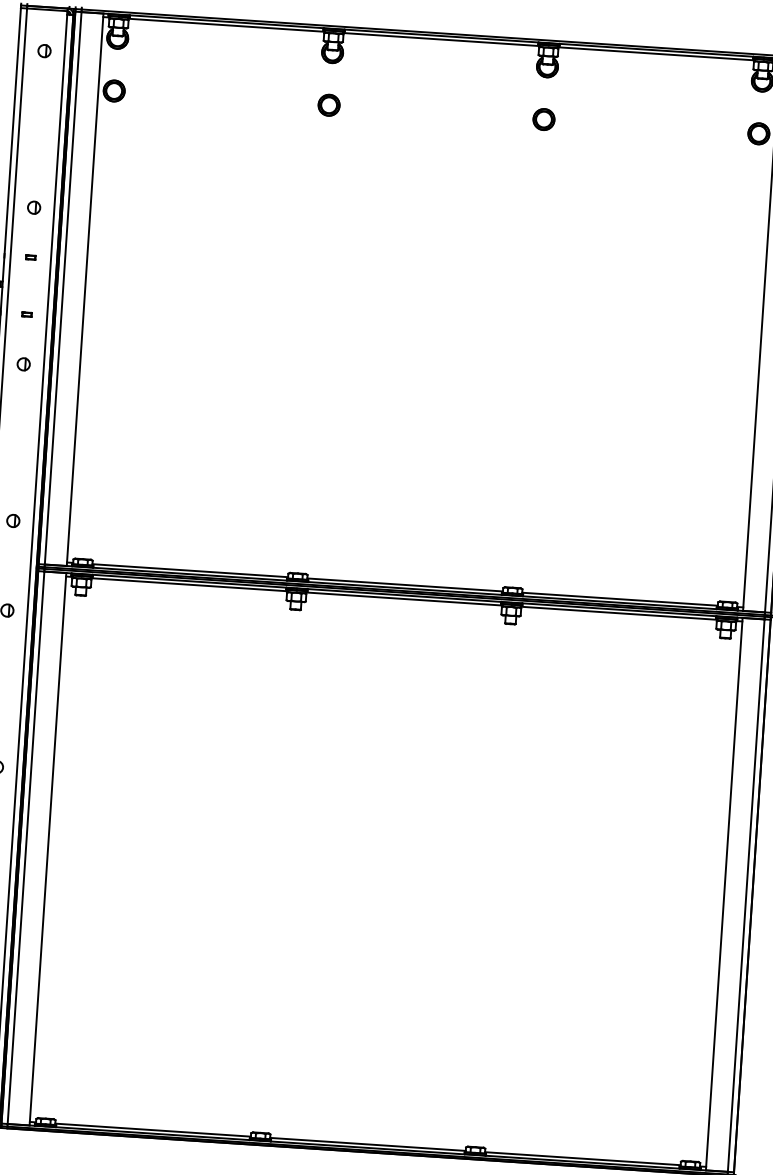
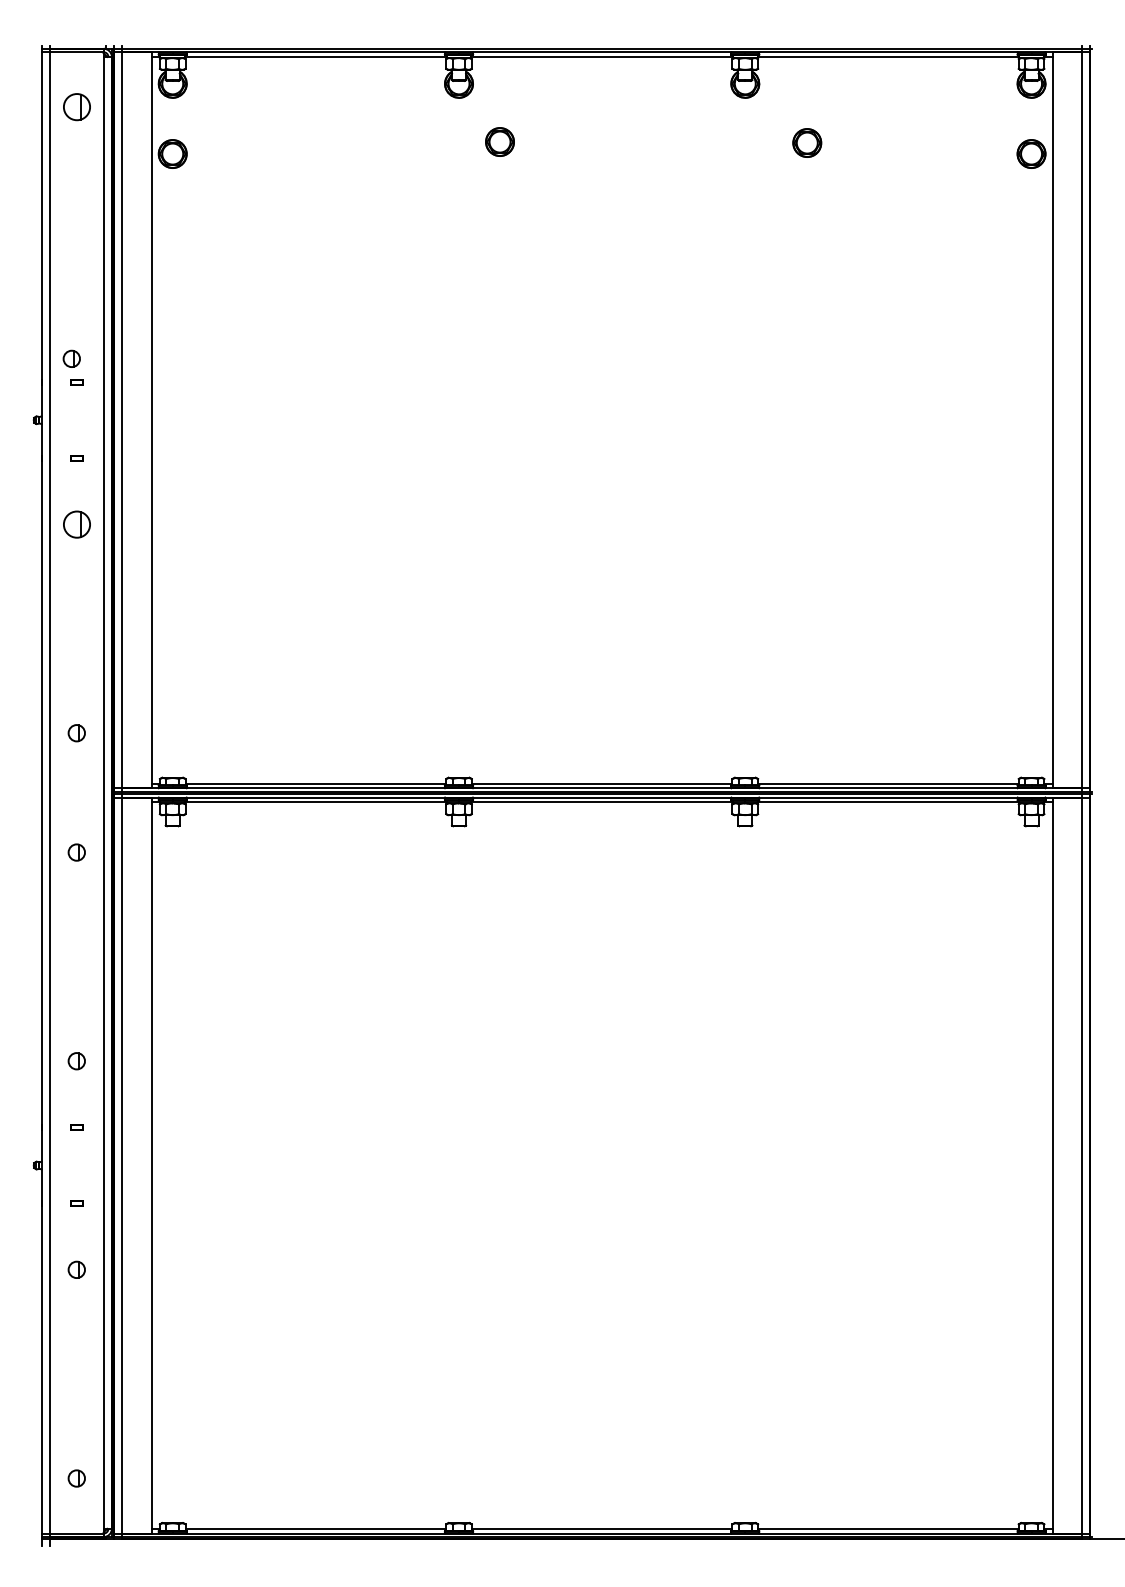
part: (44, 51) -> (76, 107), size x1.6
part: (328, 104) -> (499, 141), moved
part: (544, 119) -> (807, 142), moved
part: (33, 207) -> (71, 358), moved
part: (23, 364) -> (76, 524), size x1.6

